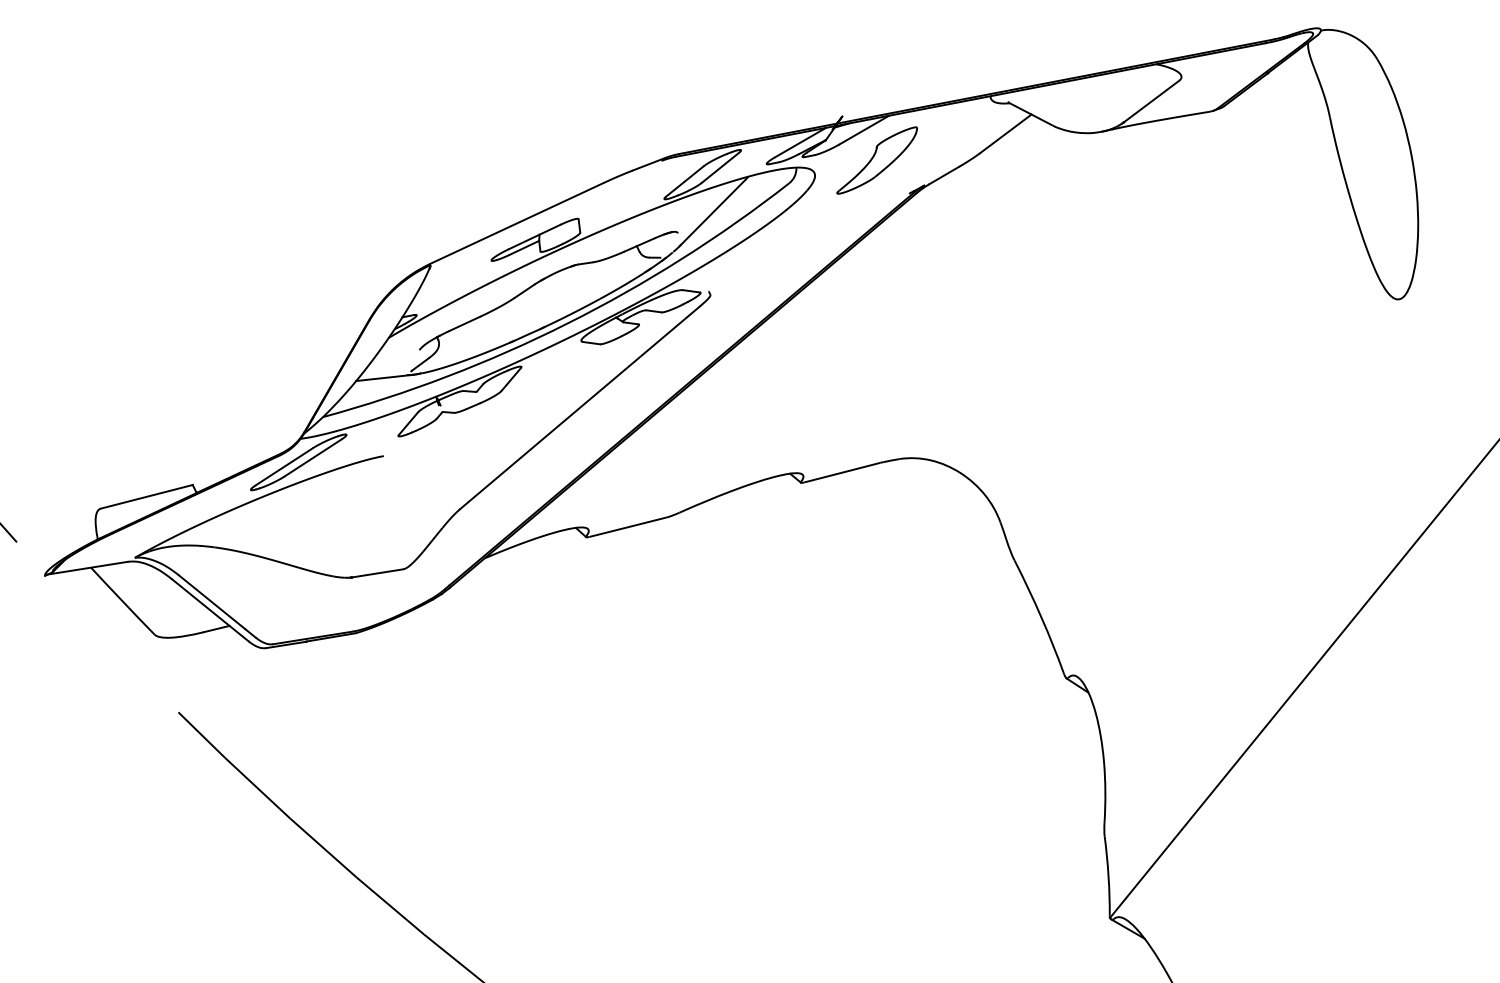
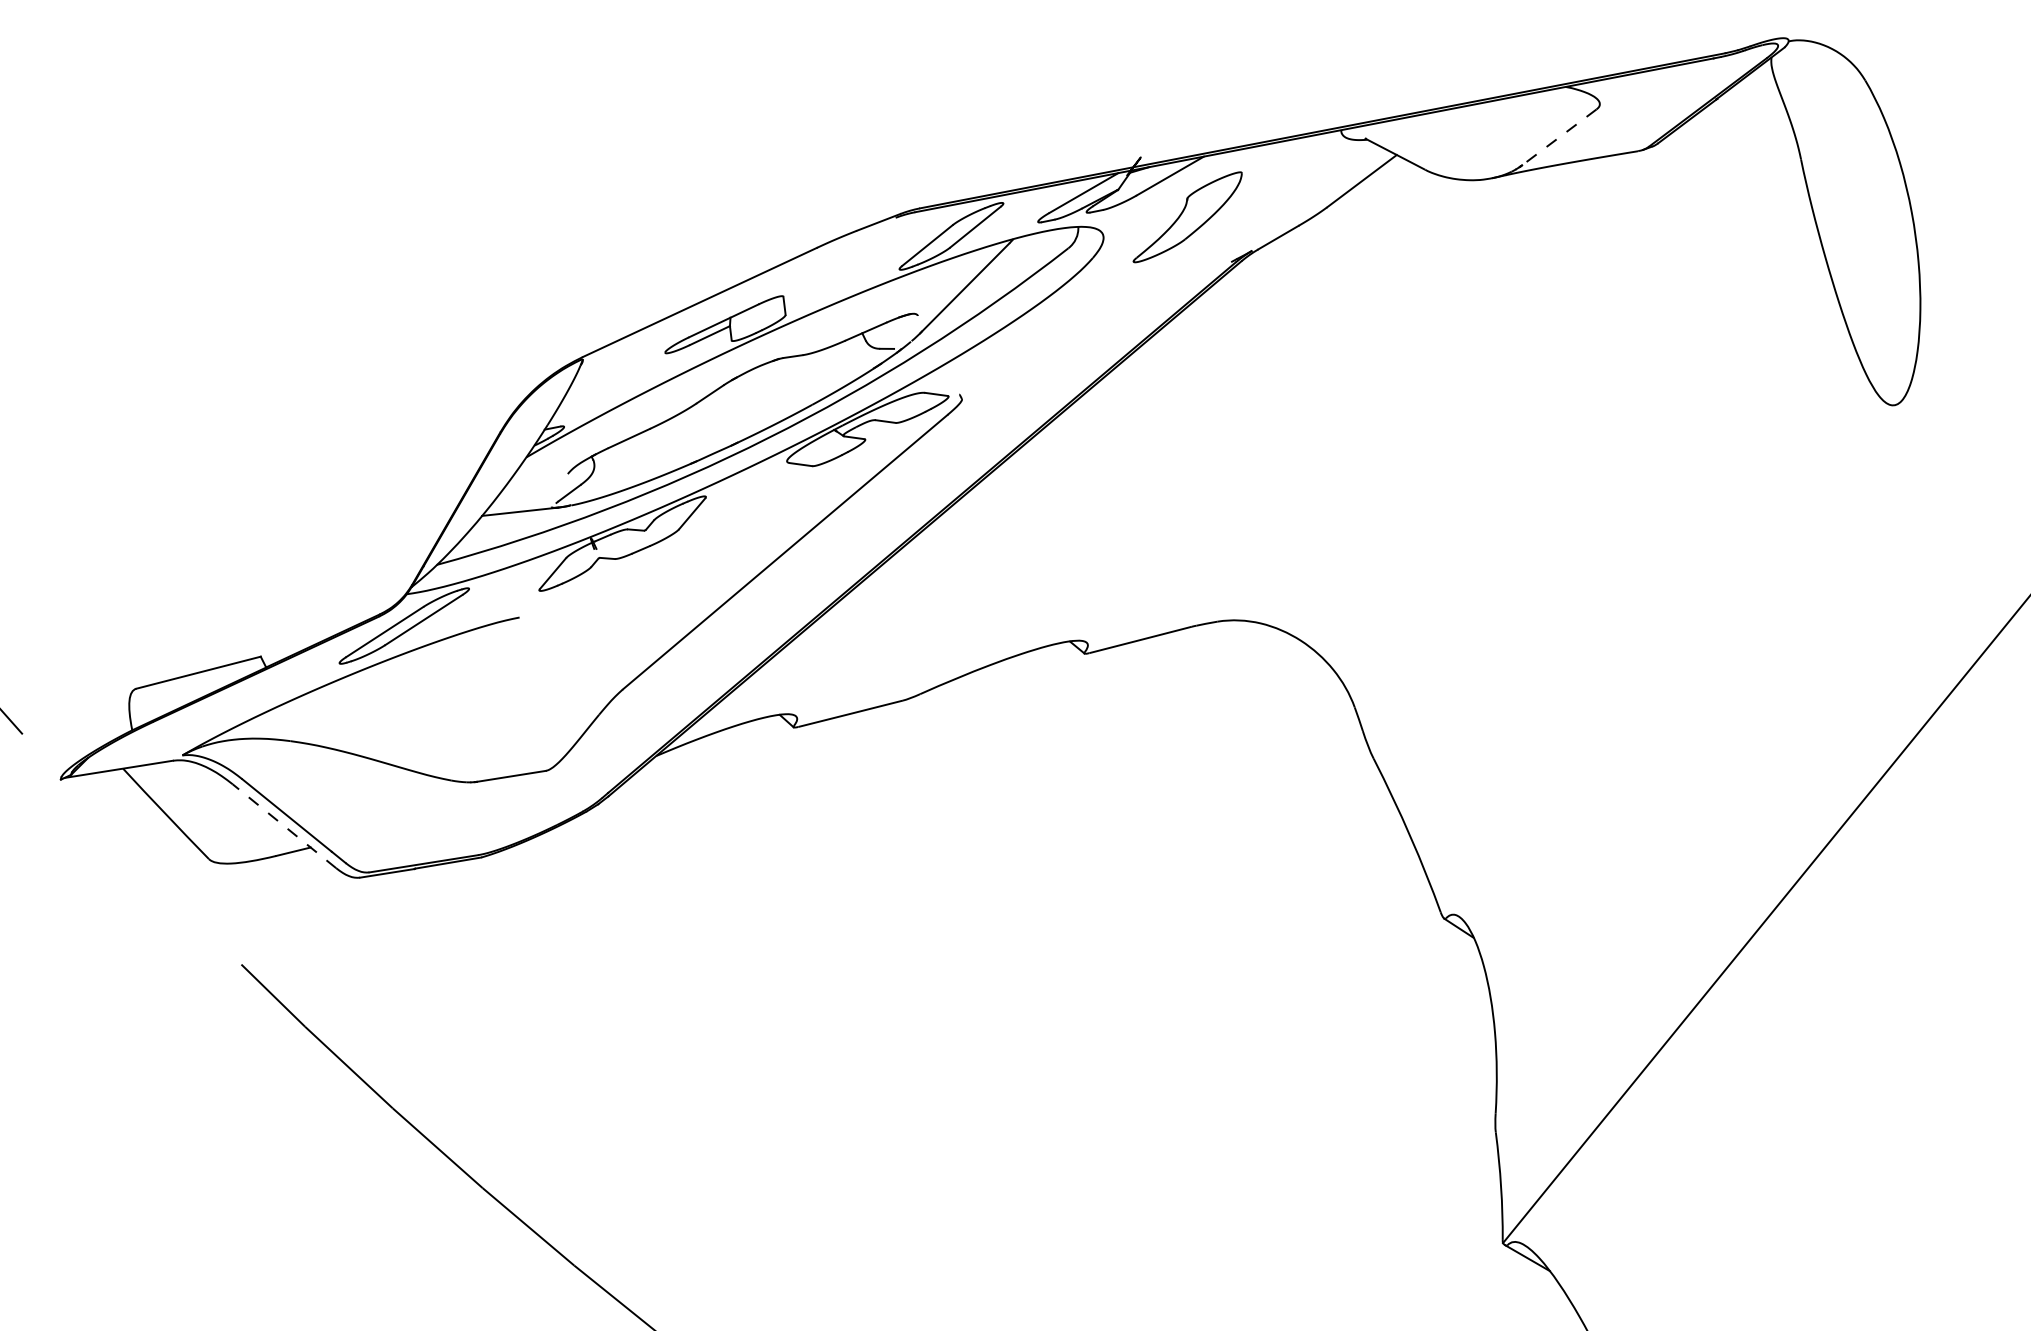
line: (1151, 101) -> (1559, 137), solid -> dashed
line: (210, 610) -> (284, 826), solid -> dashed

